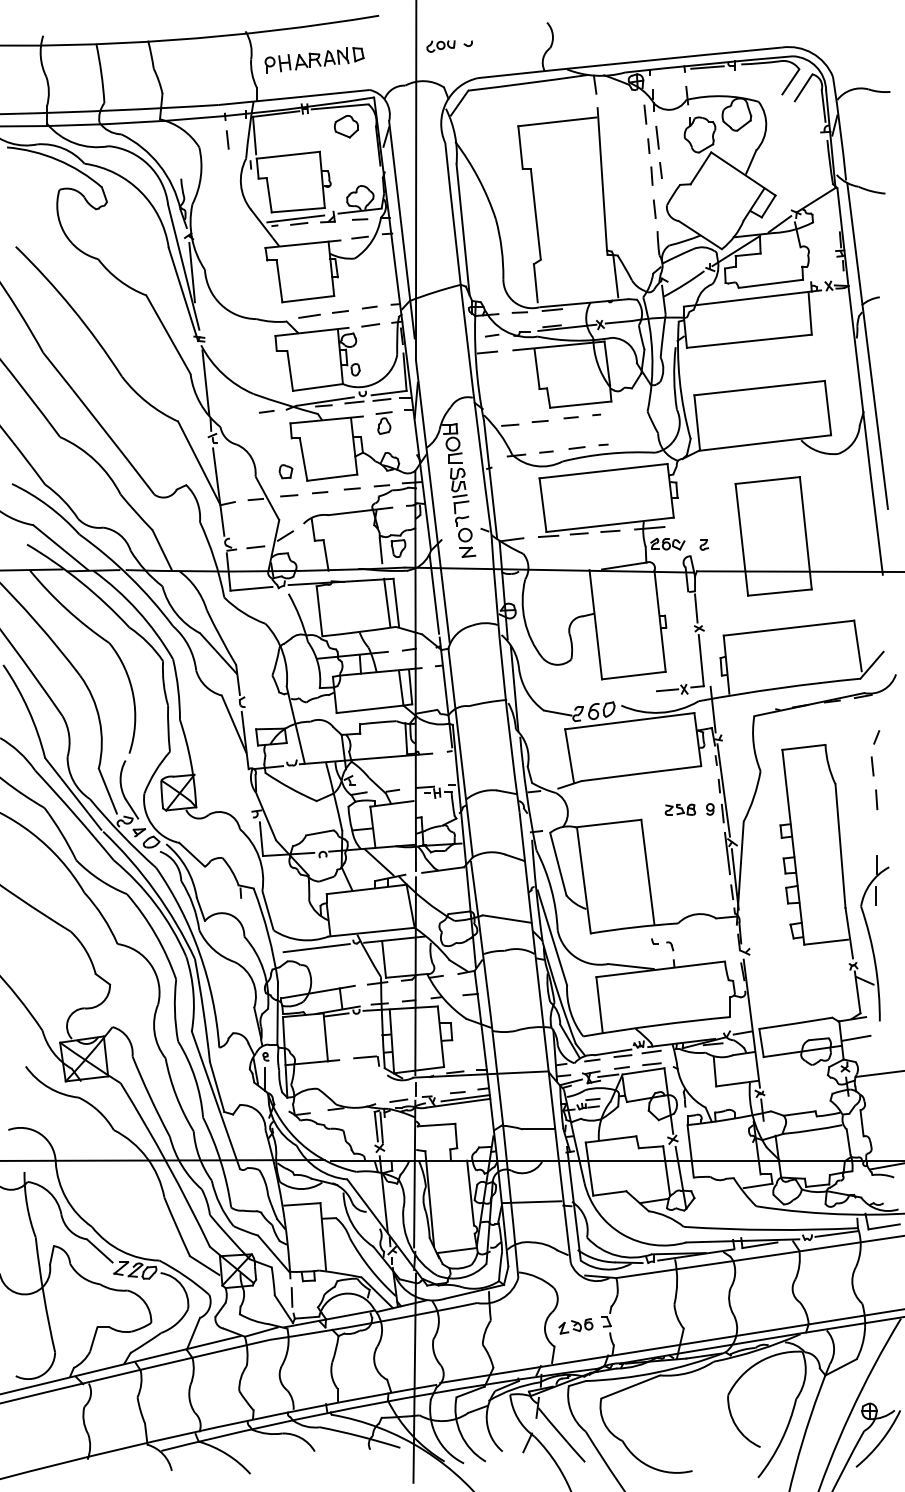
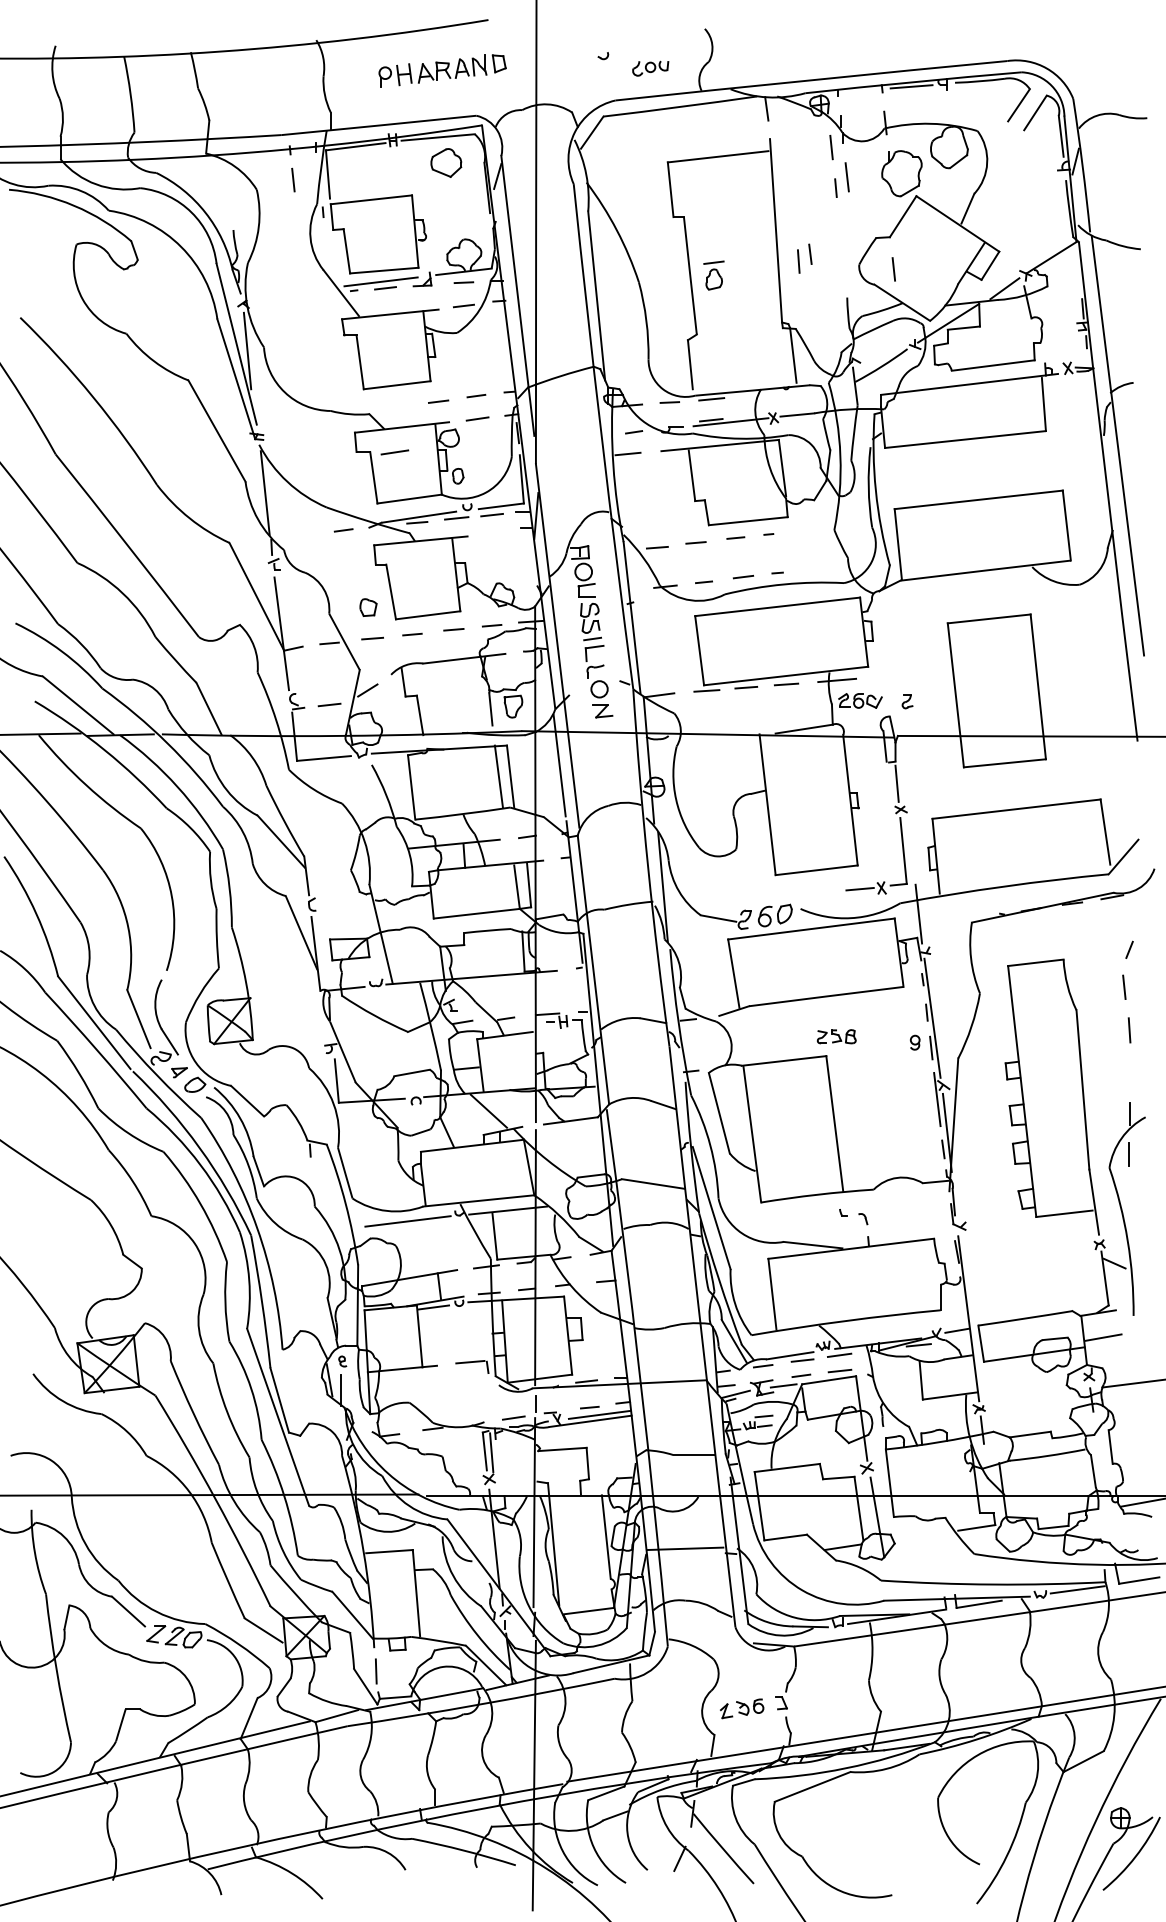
part: (440, 46) -> (650, 68), moved
part: (314, 60) -> (442, 71), moved
part: (656, 173) -> (804, 258), moved
line: (654, 208) -> (893, 268), moved
line: (309, 315) -> (394, 451), moved
part: (383, 422) -> (713, 274), moved
part: (680, 809) -> (836, 1036), moved

